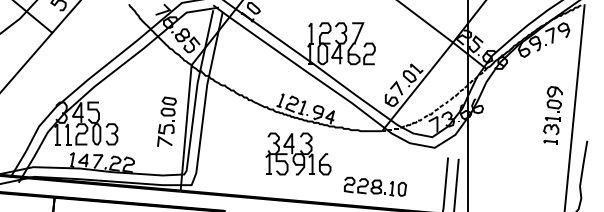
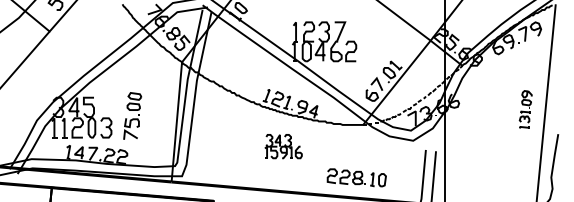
part: (552, 114) -> (525, 109), size x0.7
part: (166, 121) -> (132, 115), moved
part: (298, 153) -> (283, 146), size x0.6

